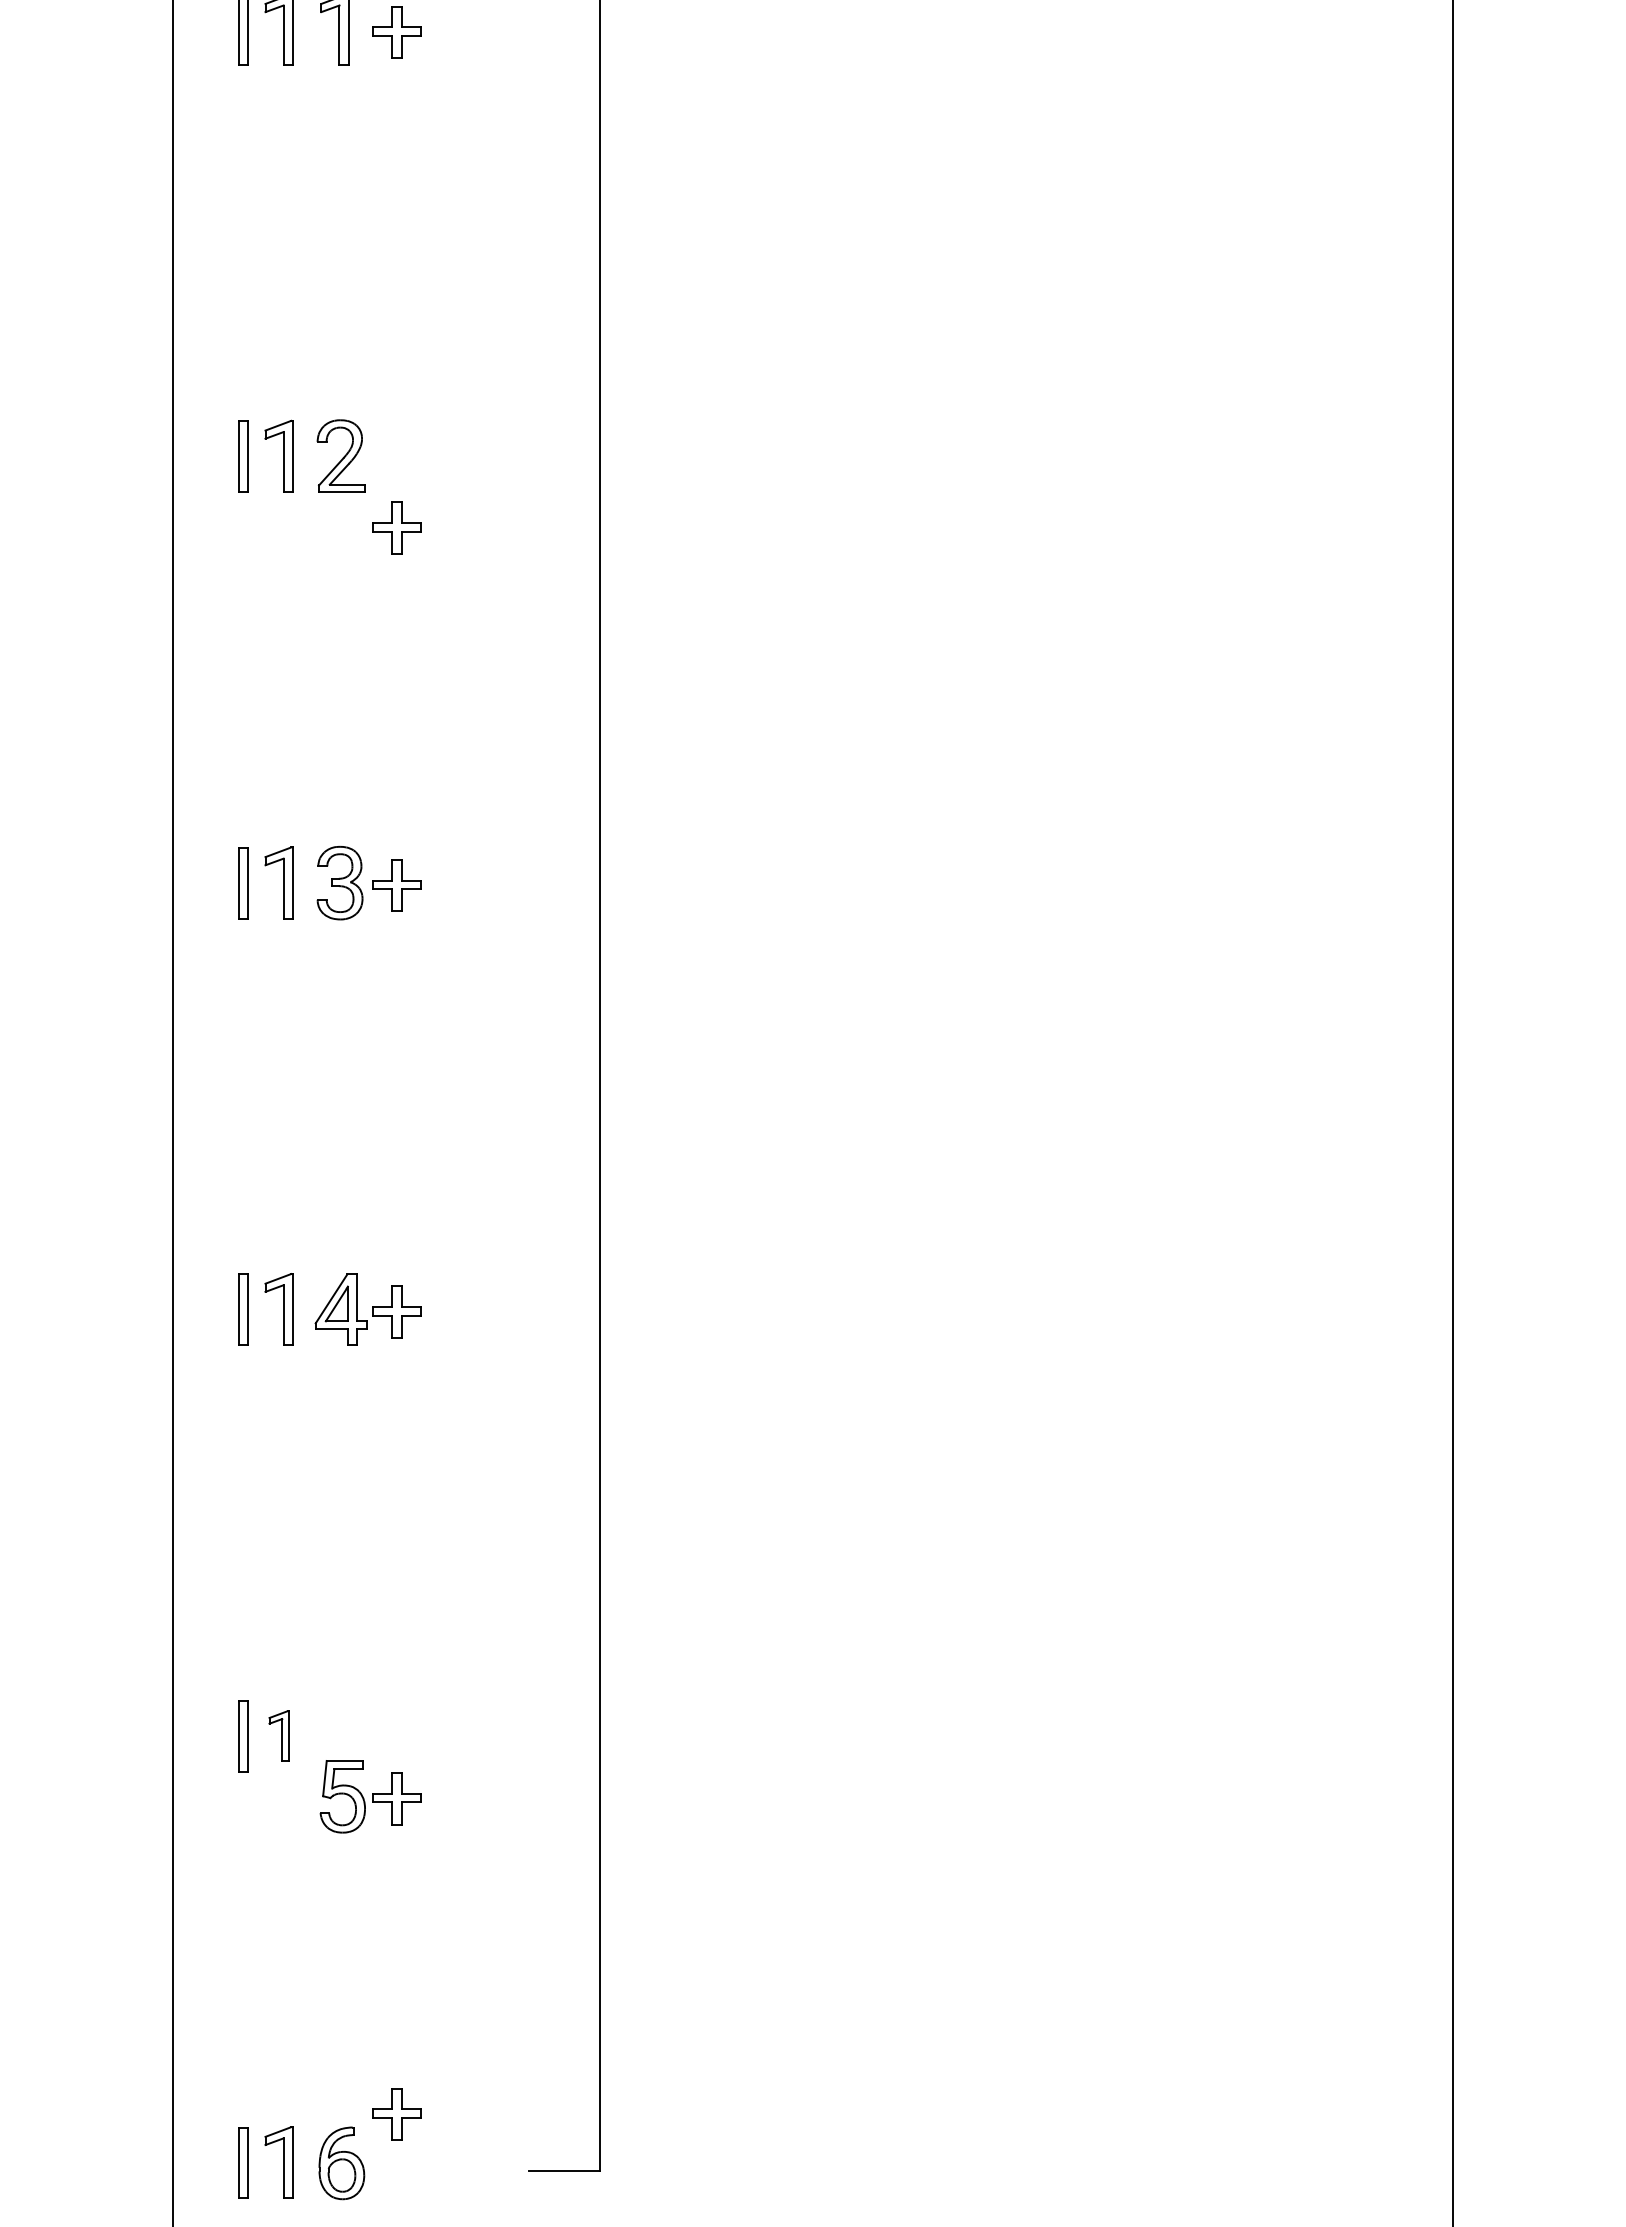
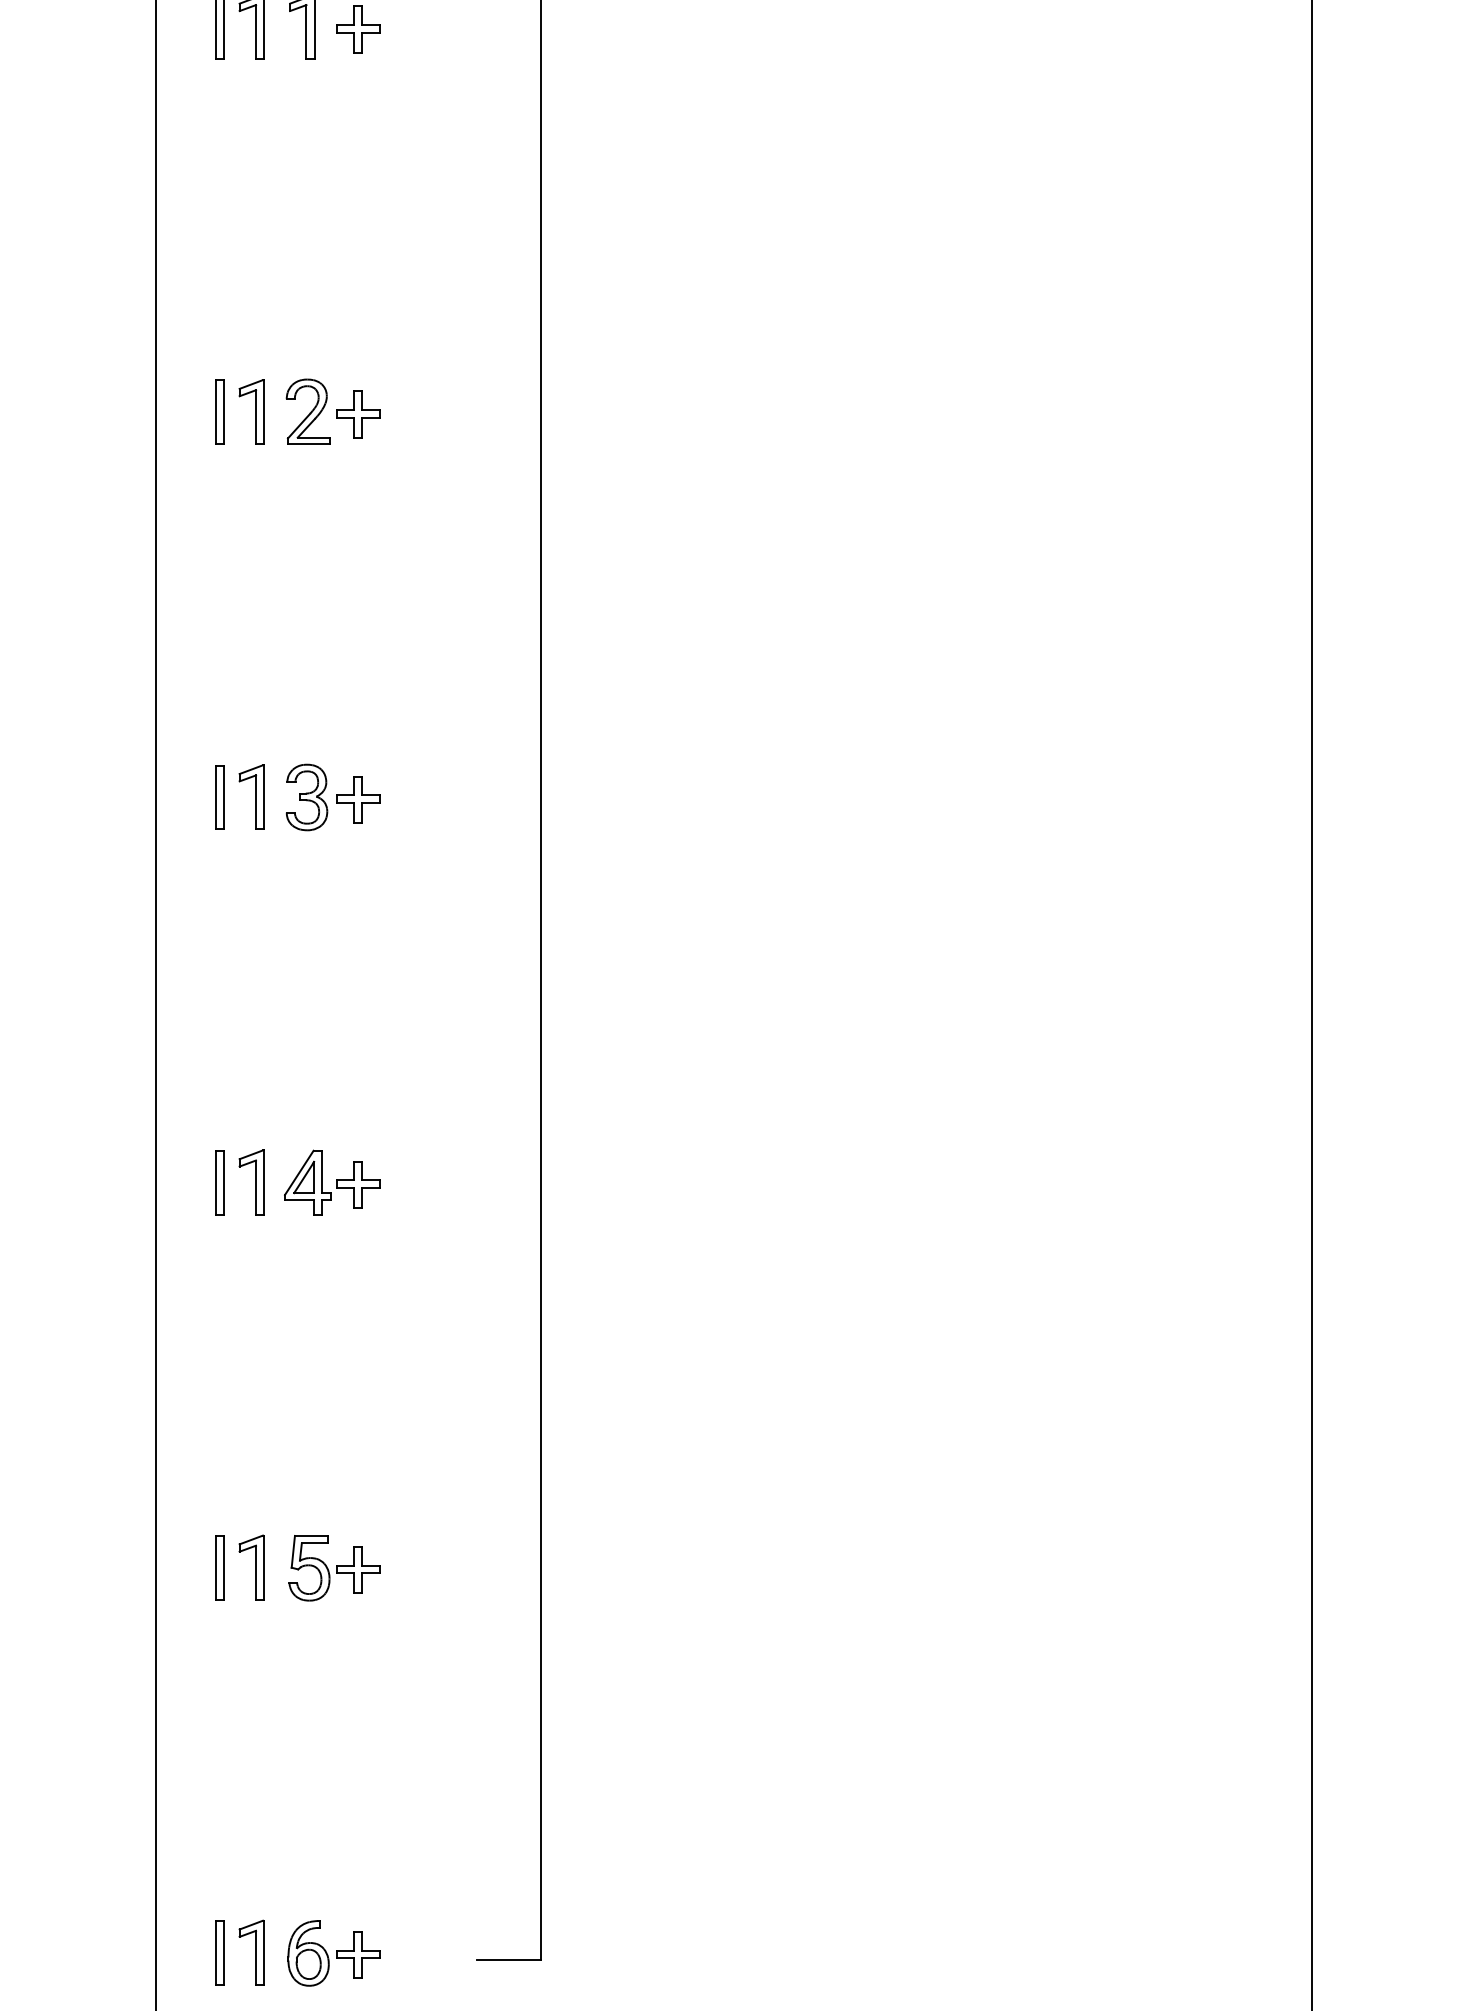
part: (396, 527) -> (357, 414), moved
part: (278, 1735) -> (251, 1567), size x1.43
part: (370, 1796) -> (334, 1568), moved
part: (396, 2114) -> (357, 1955), moved

